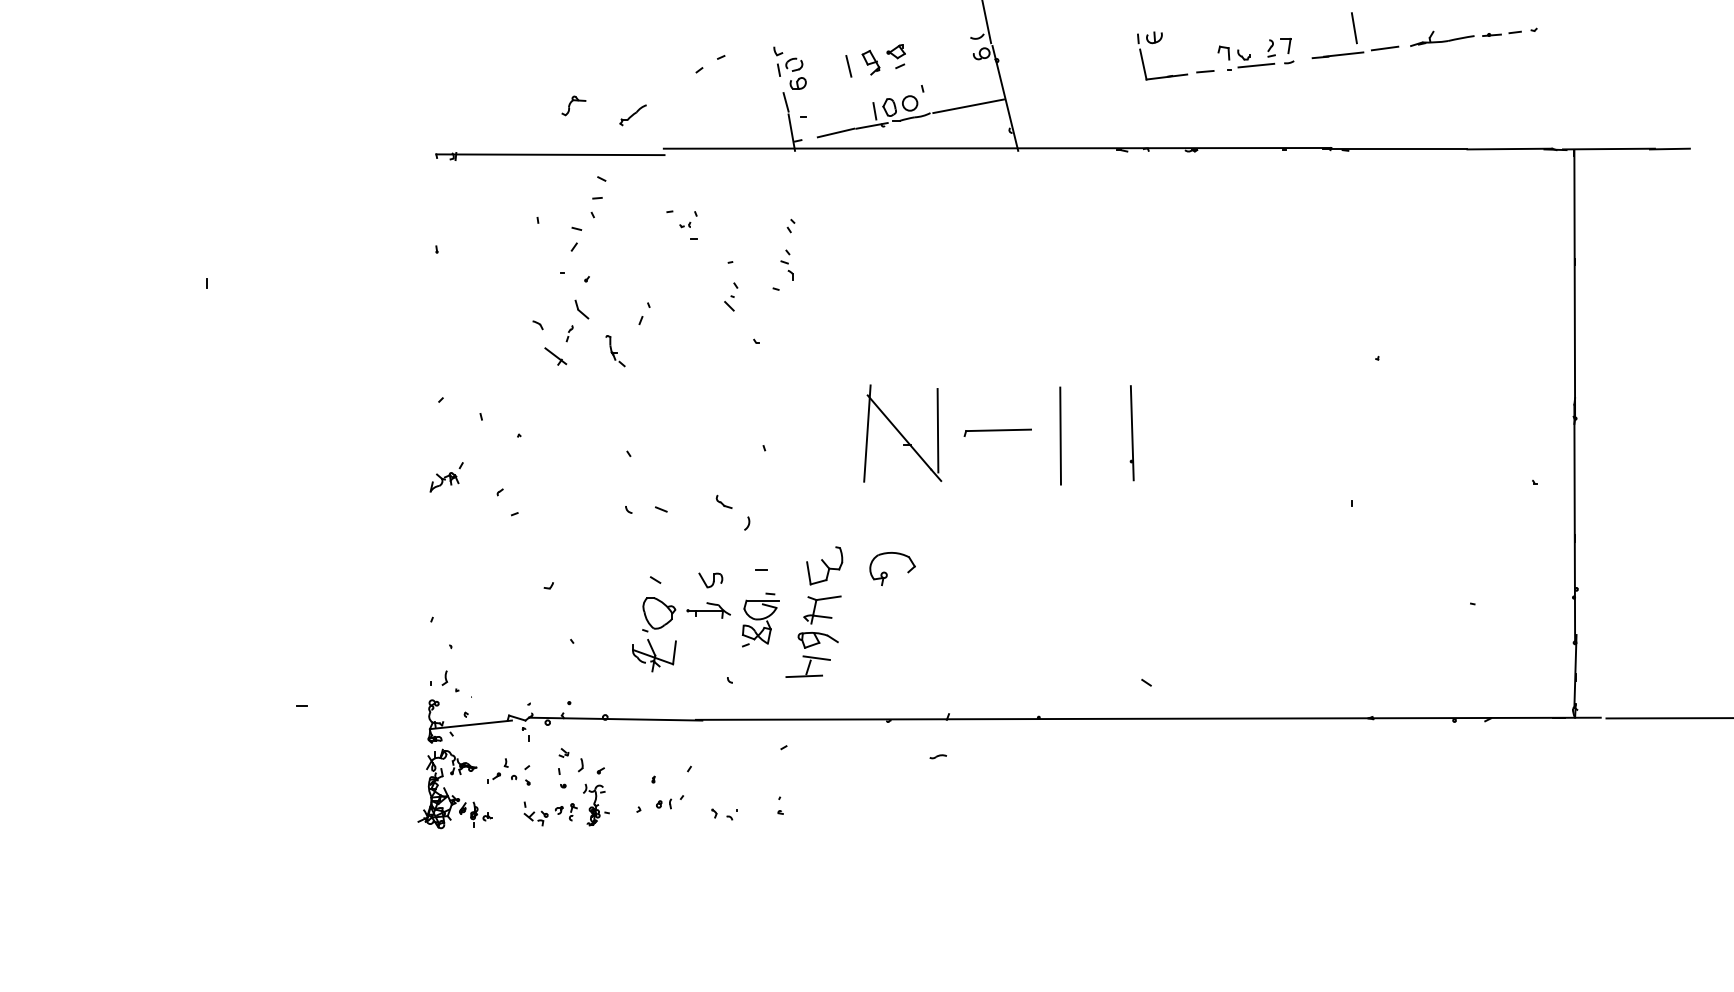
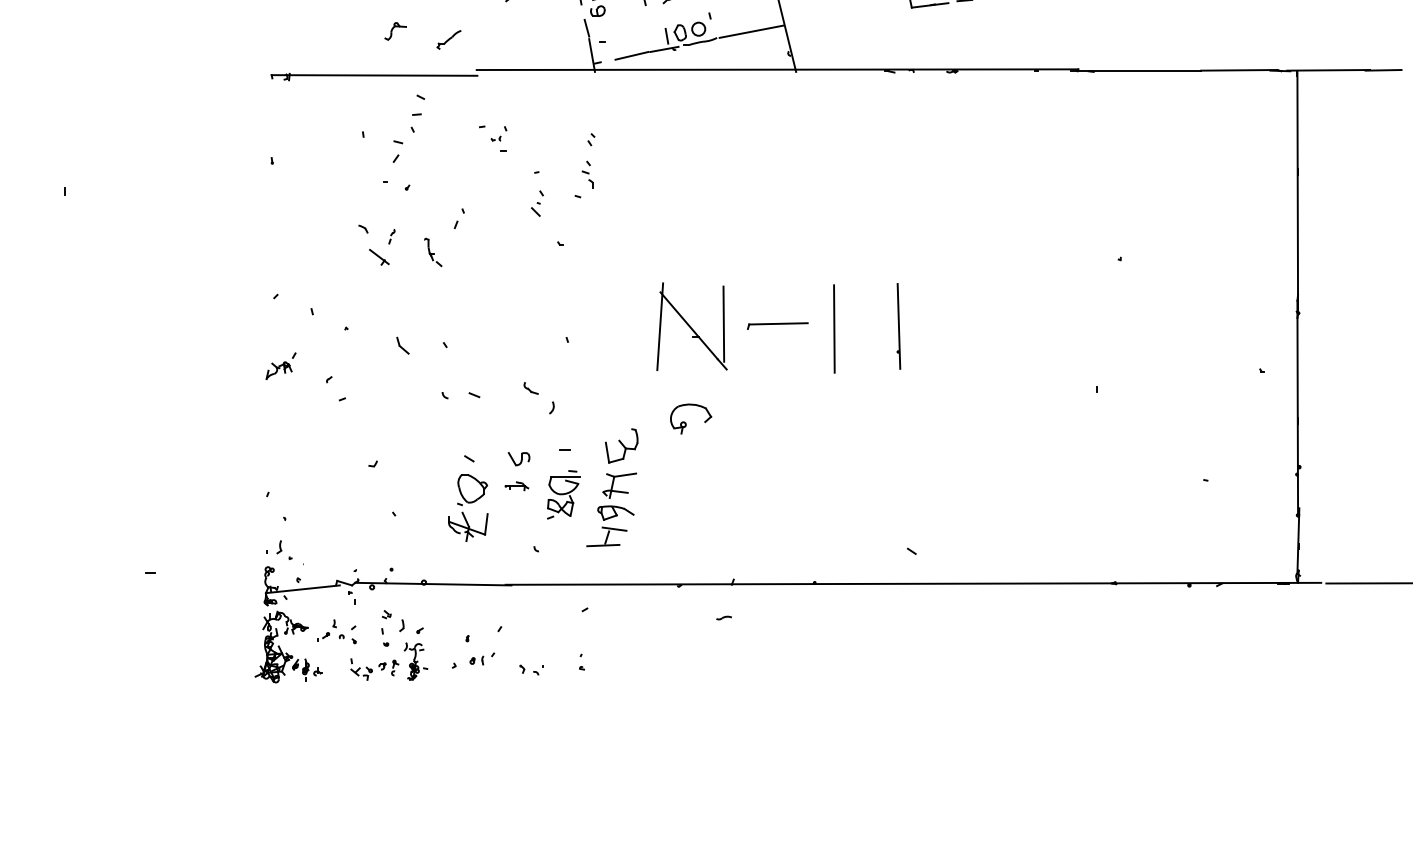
part: (581, 309) -> (402, 345), moved
part: (887, 573) -> (686, 423), moved
part: (708, 610) -> (517, 486), size x0.6

